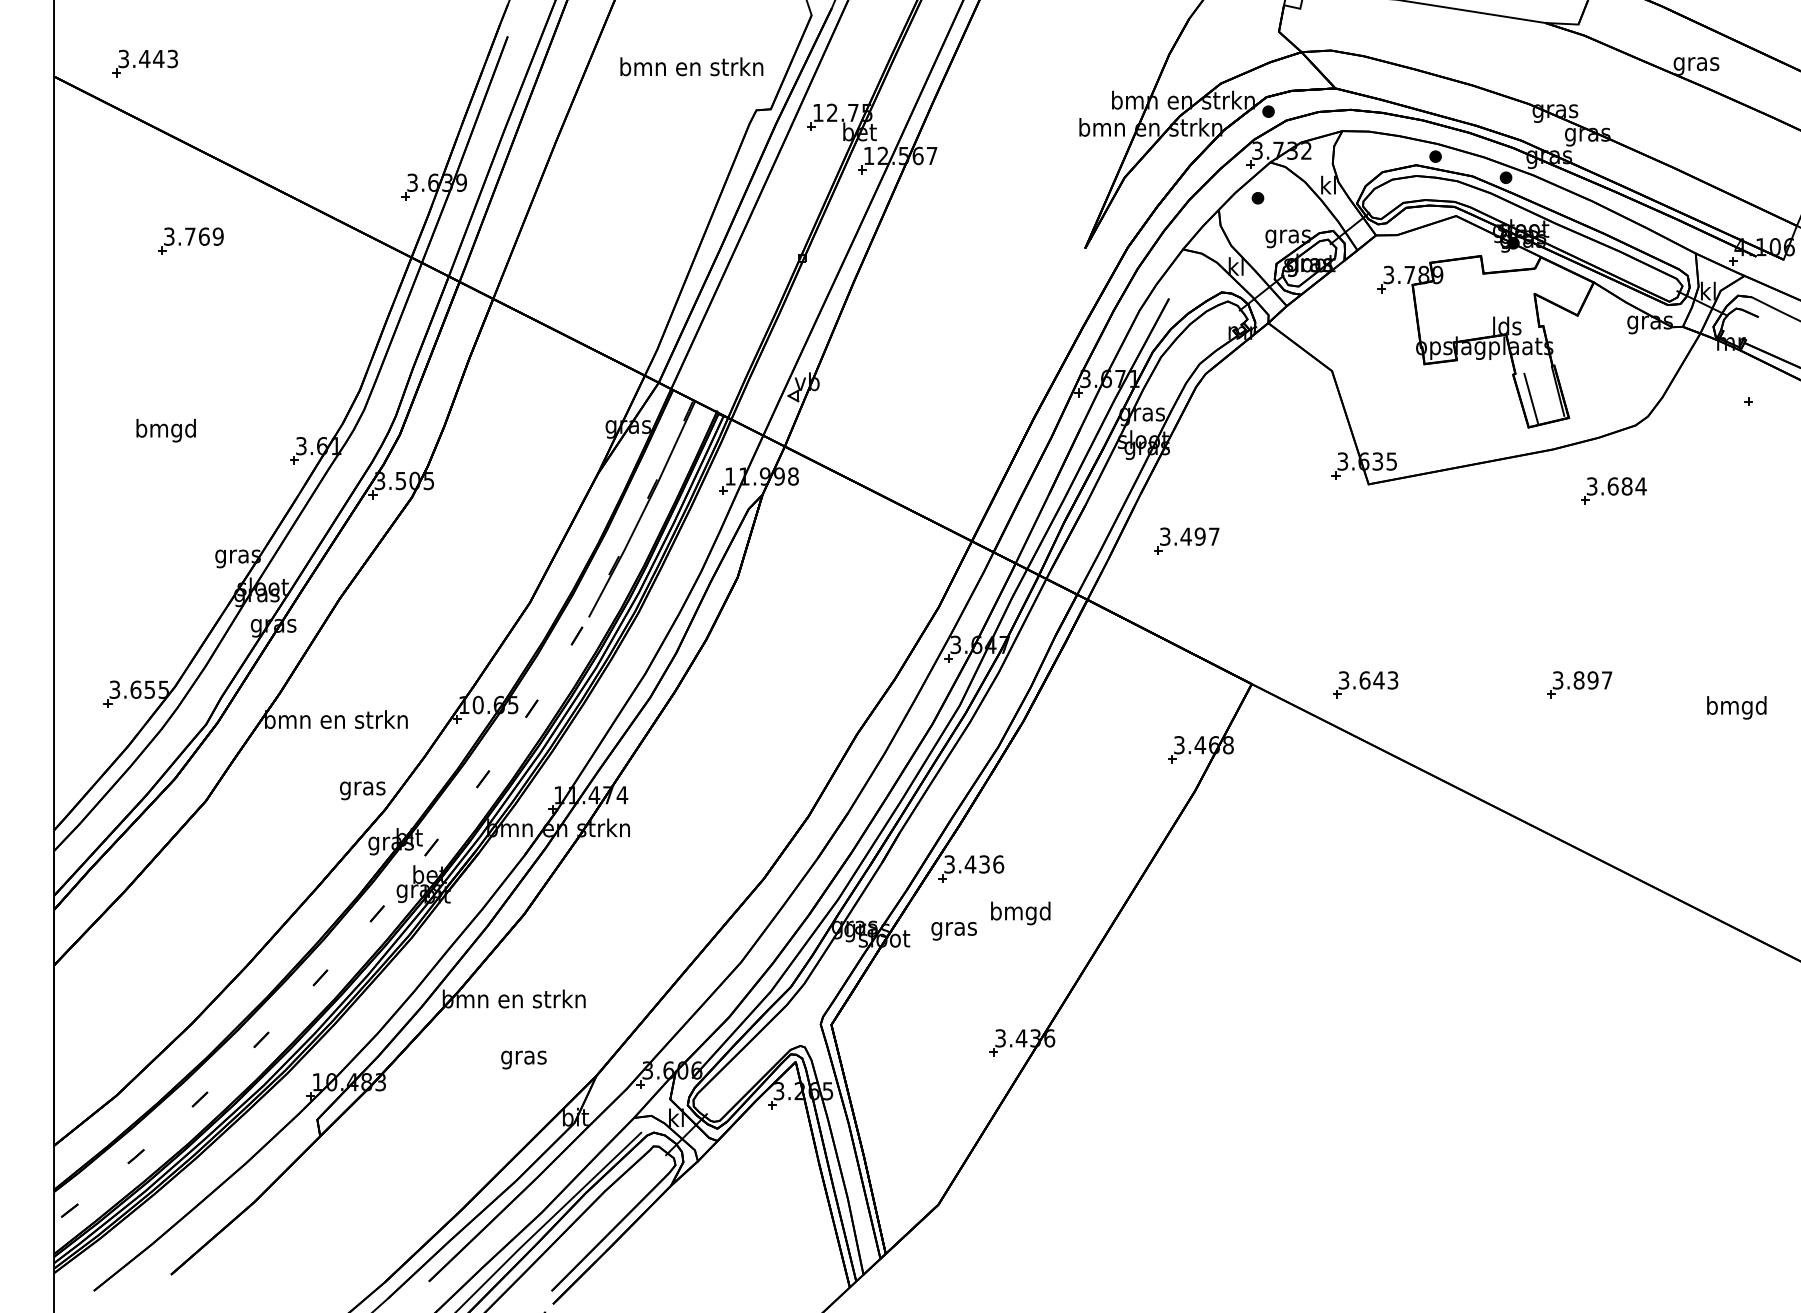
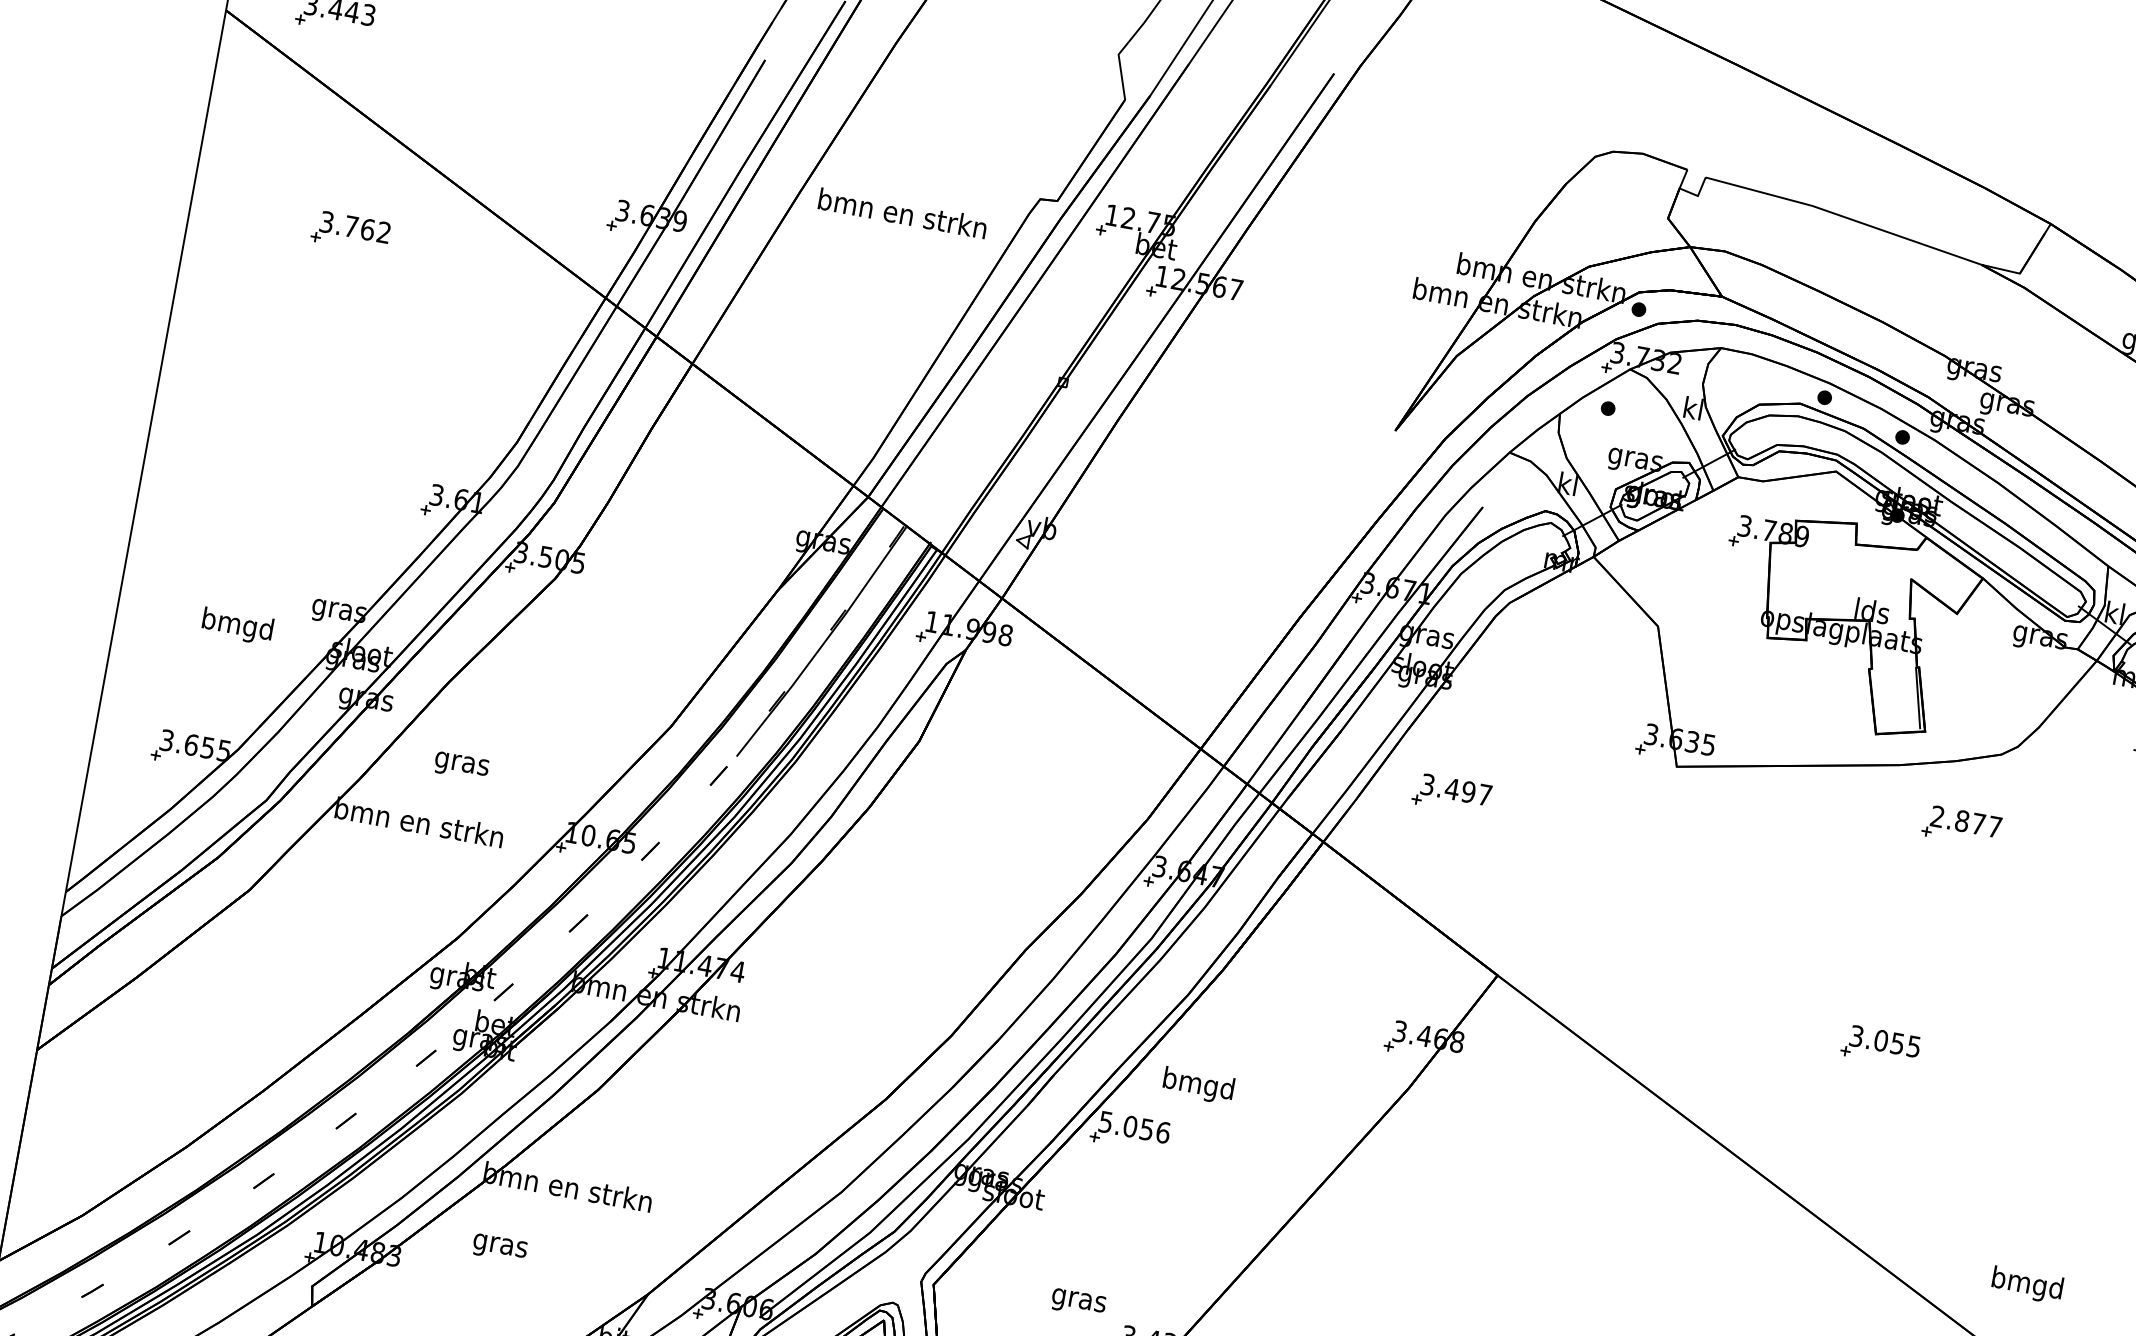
text: (691, 66) -> (902, 213), moved
text: (217, 236) -> (383, 232), 3.769 -> 3.762
line: (1531, 398) -> (1885, 700), removed
text: (165, 430) -> (236, 626), moved
text: (1616, 486) -> (1966, 821), 3.684 -> 2.877
text: (1592, 680) -> (1896, 1043), 3.897 -> 3.055
part: (1365, 684) -> (1630, 1000), removed
text: (1736, 707) -> (2027, 1284), moved
text: (362, 790) -> (461, 765), moved
text: (966, 864) -> (1125, 1125), 3.436 -> 5.056
text: (1020, 913) -> (1198, 1085), moved
text: (953, 931) -> (1077, 1303), moved
text: (523, 1059) -> (499, 1247), moved

